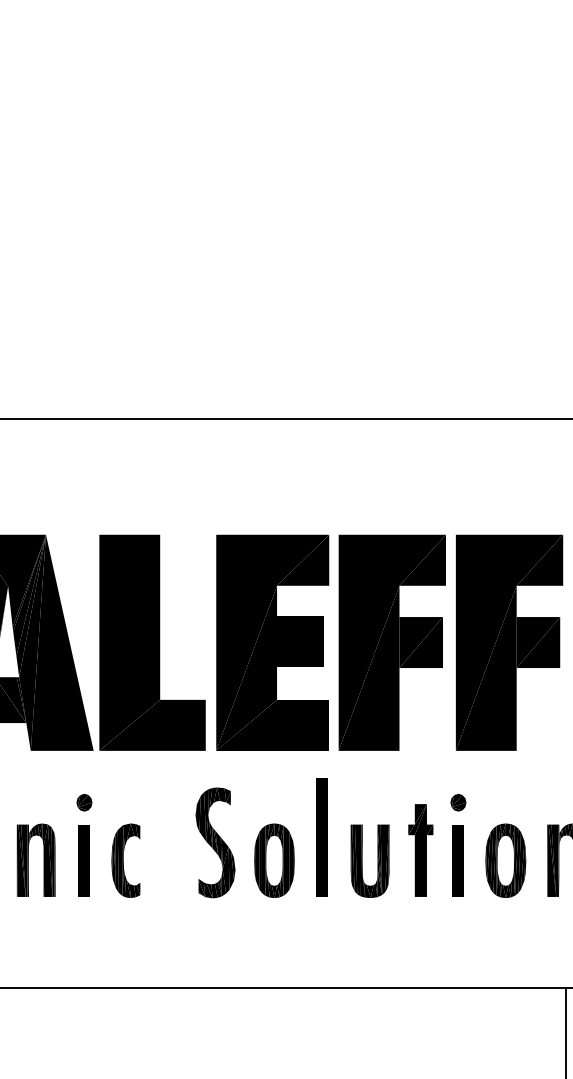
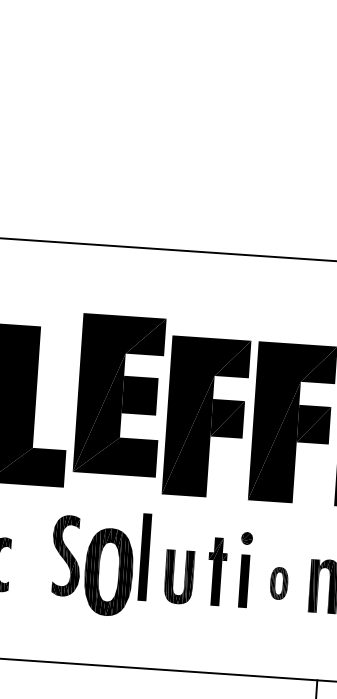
part: (272, 642) -> (119, 395), moved
part: (274, 860) -> (108, 571), size x1.6
part: (505, 860) -> (278, 583), size x0.6

